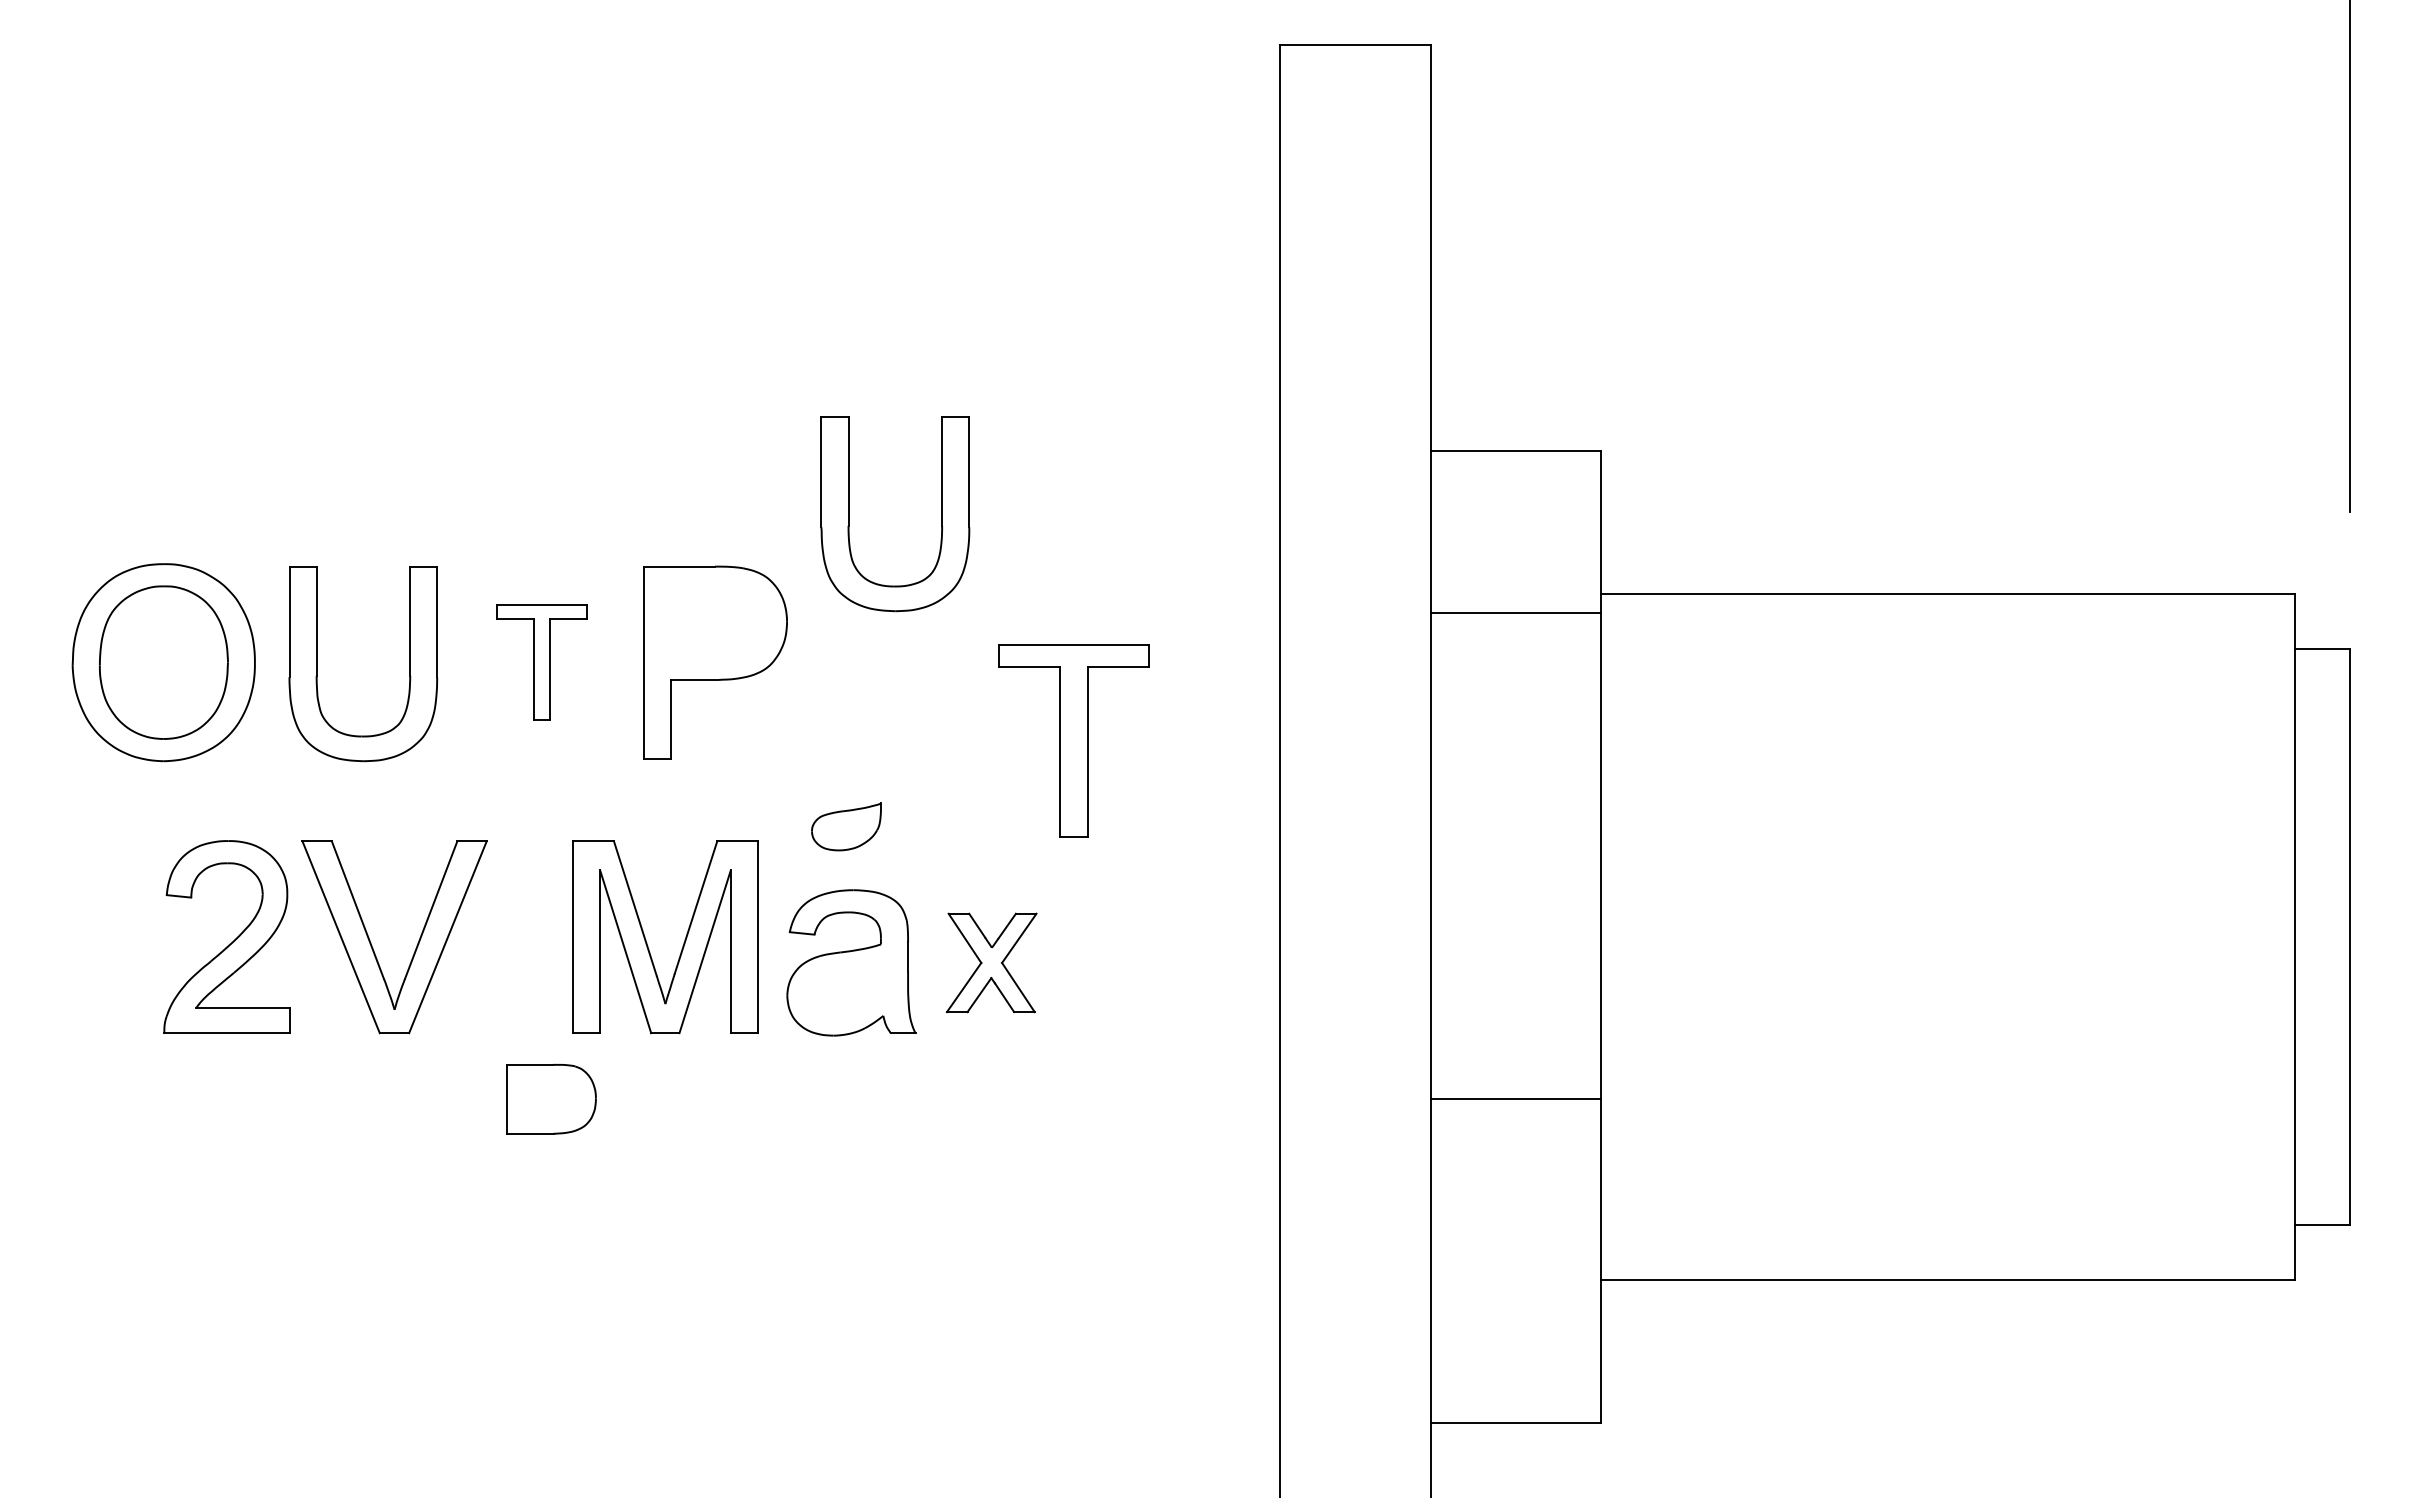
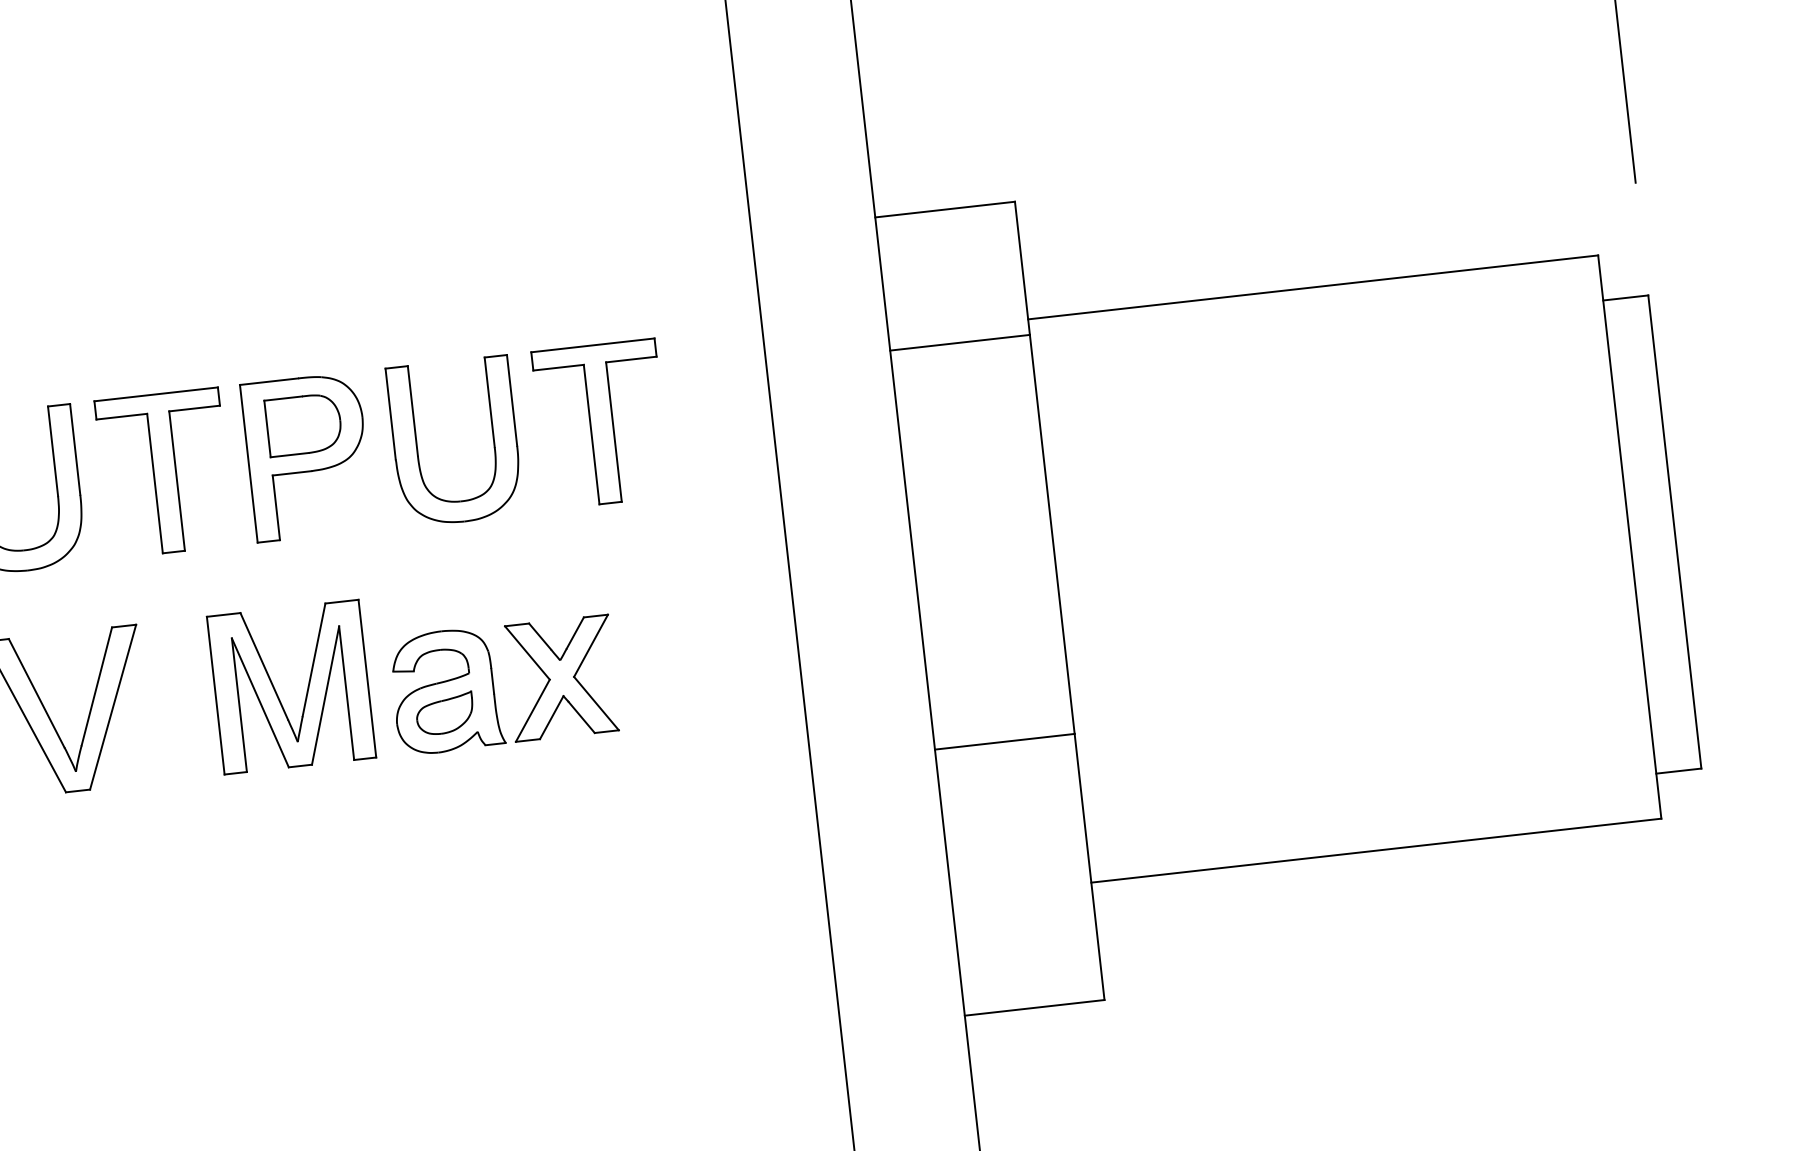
part: (849, 514) -> (417, 446), moved
part: (541, 662) -> (164, 473), size x1.67
part: (1073, 740) -> (601, 424), moved
part: (846, 826) -> (445, 713), moved
part: (991, 962) -> (561, 677), size x1.43
part: (551, 1099) -> (303, 425), moved

